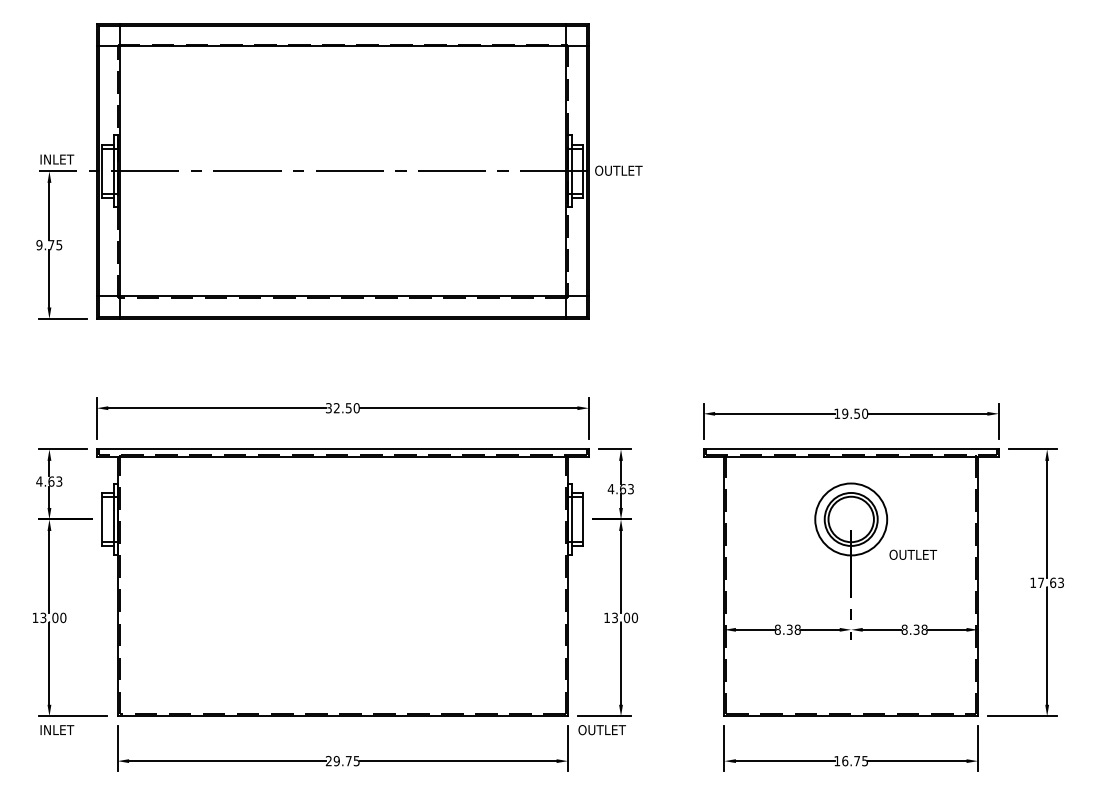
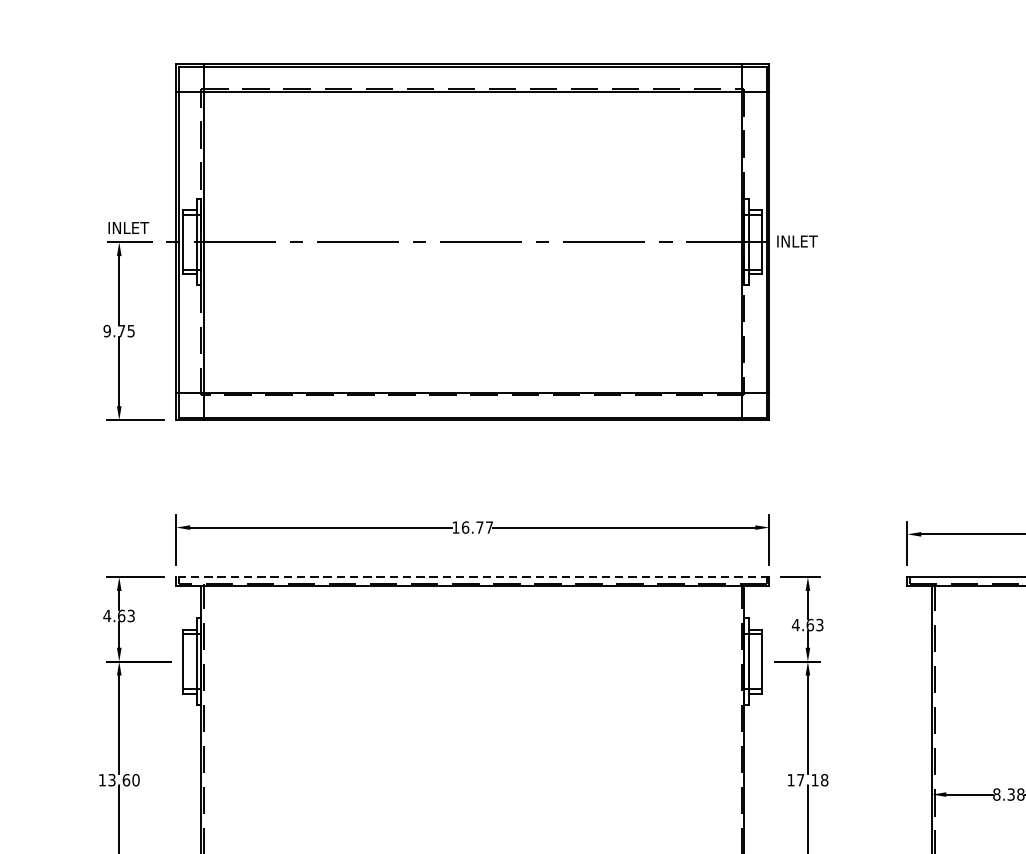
text: (618, 170) -> (804, 241), OUTLET -> INLET
text: (342, 408) -> (472, 527), 32.50 -> 16.77
line: (342, 449) -> (472, 577), solid -> dashed
text: (55, 617) -> (126, 779), 13.00 -> 13.60
text: (625, 617) -> (813, 779), 13.00 -> 17.18

